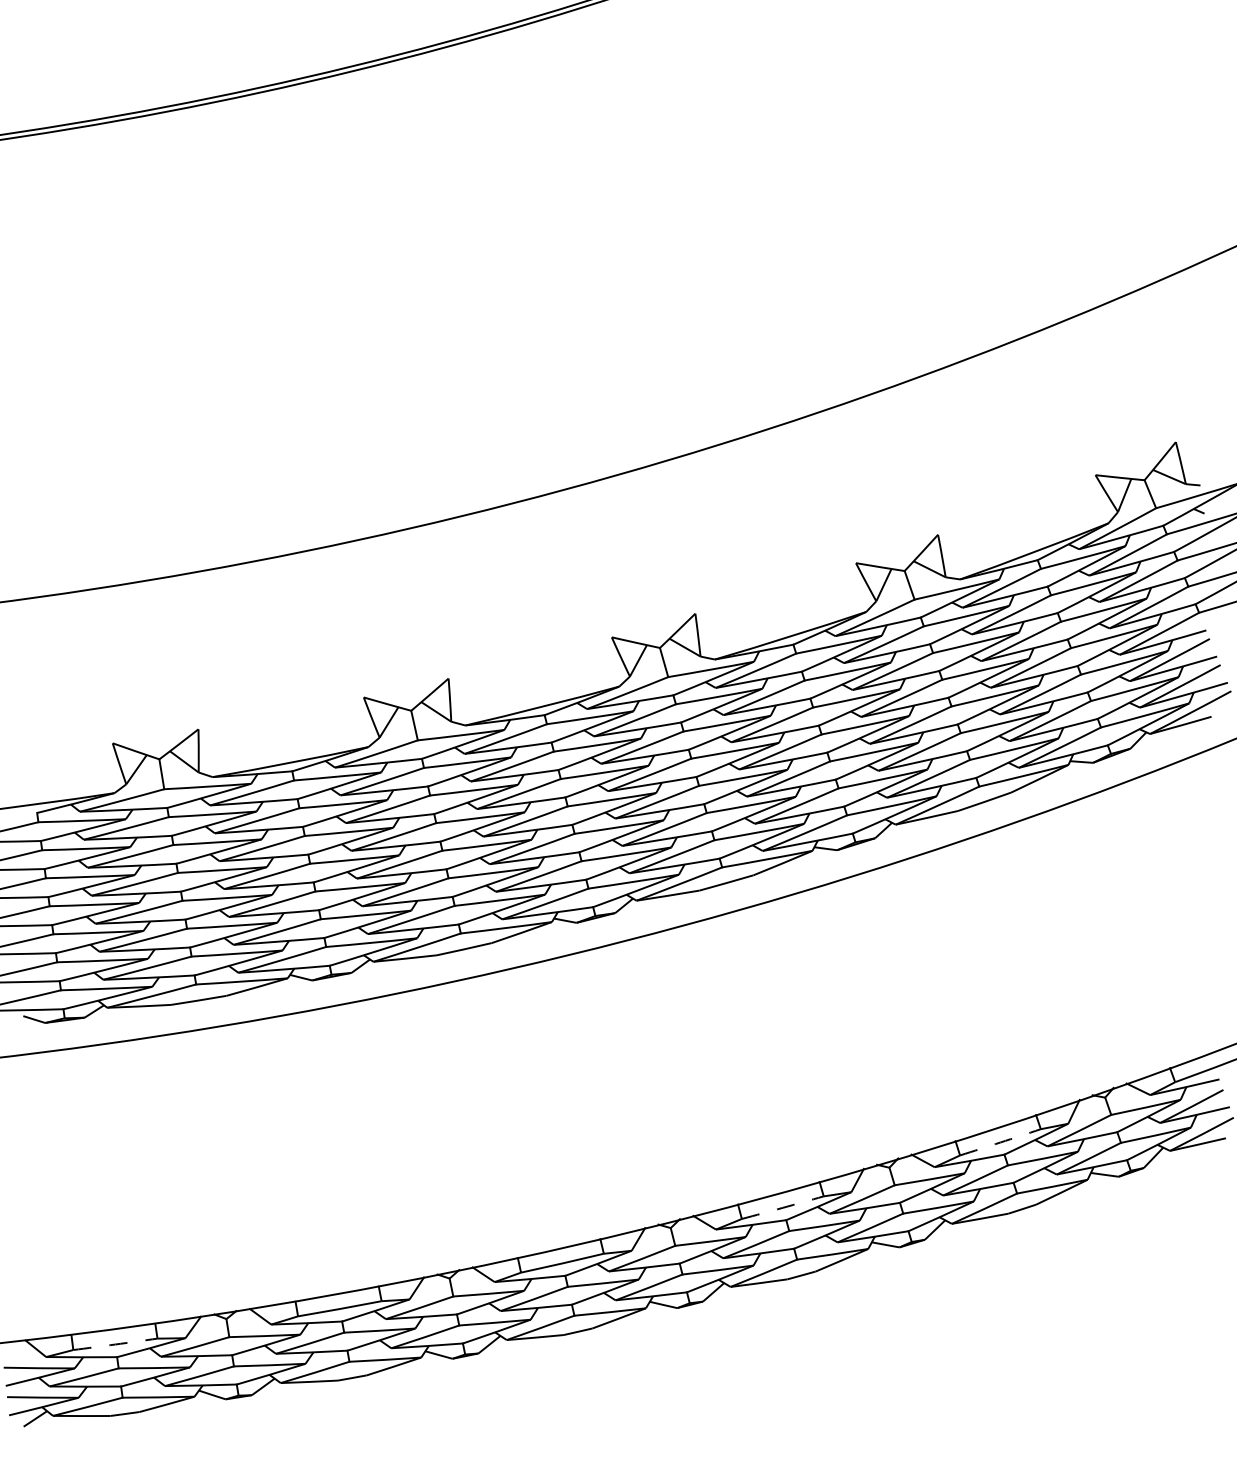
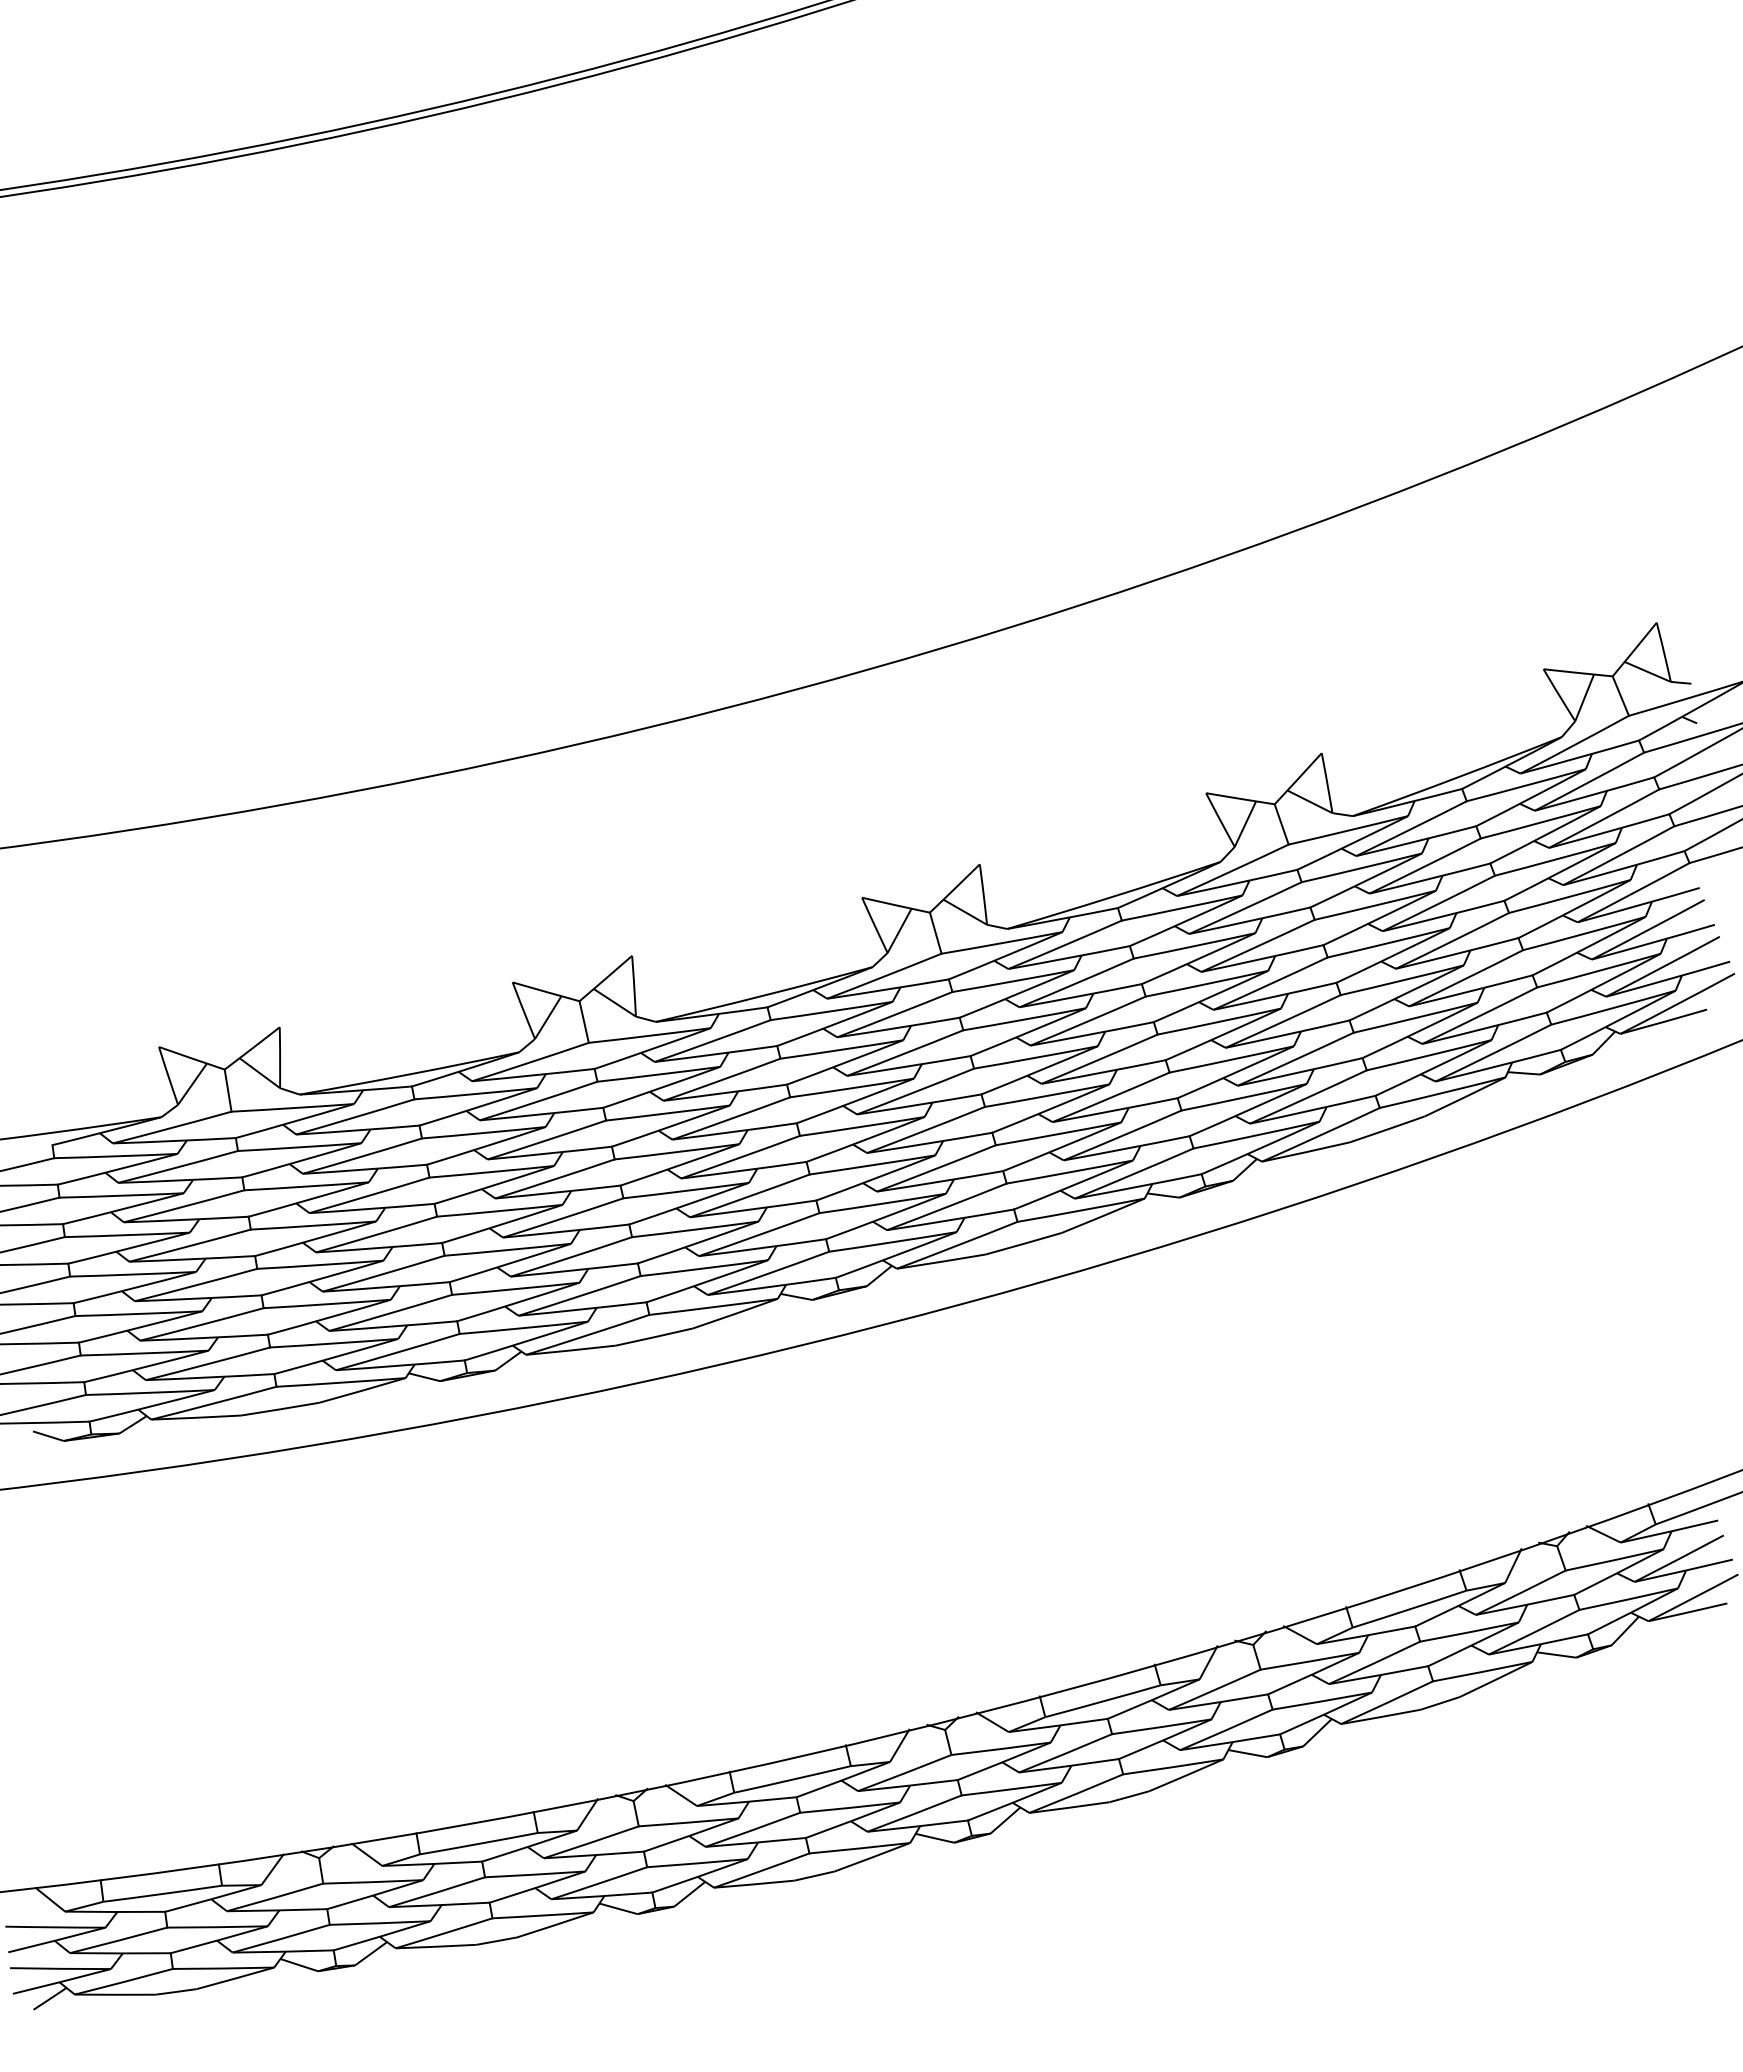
arc: (1000, 1142) -> (1409, 1609), dashed -> solid
arc: (783, 1207) -> (1103, 1701), dashed -> solid
arc: (115, 1344) -> (162, 1893), dashed -> solid

